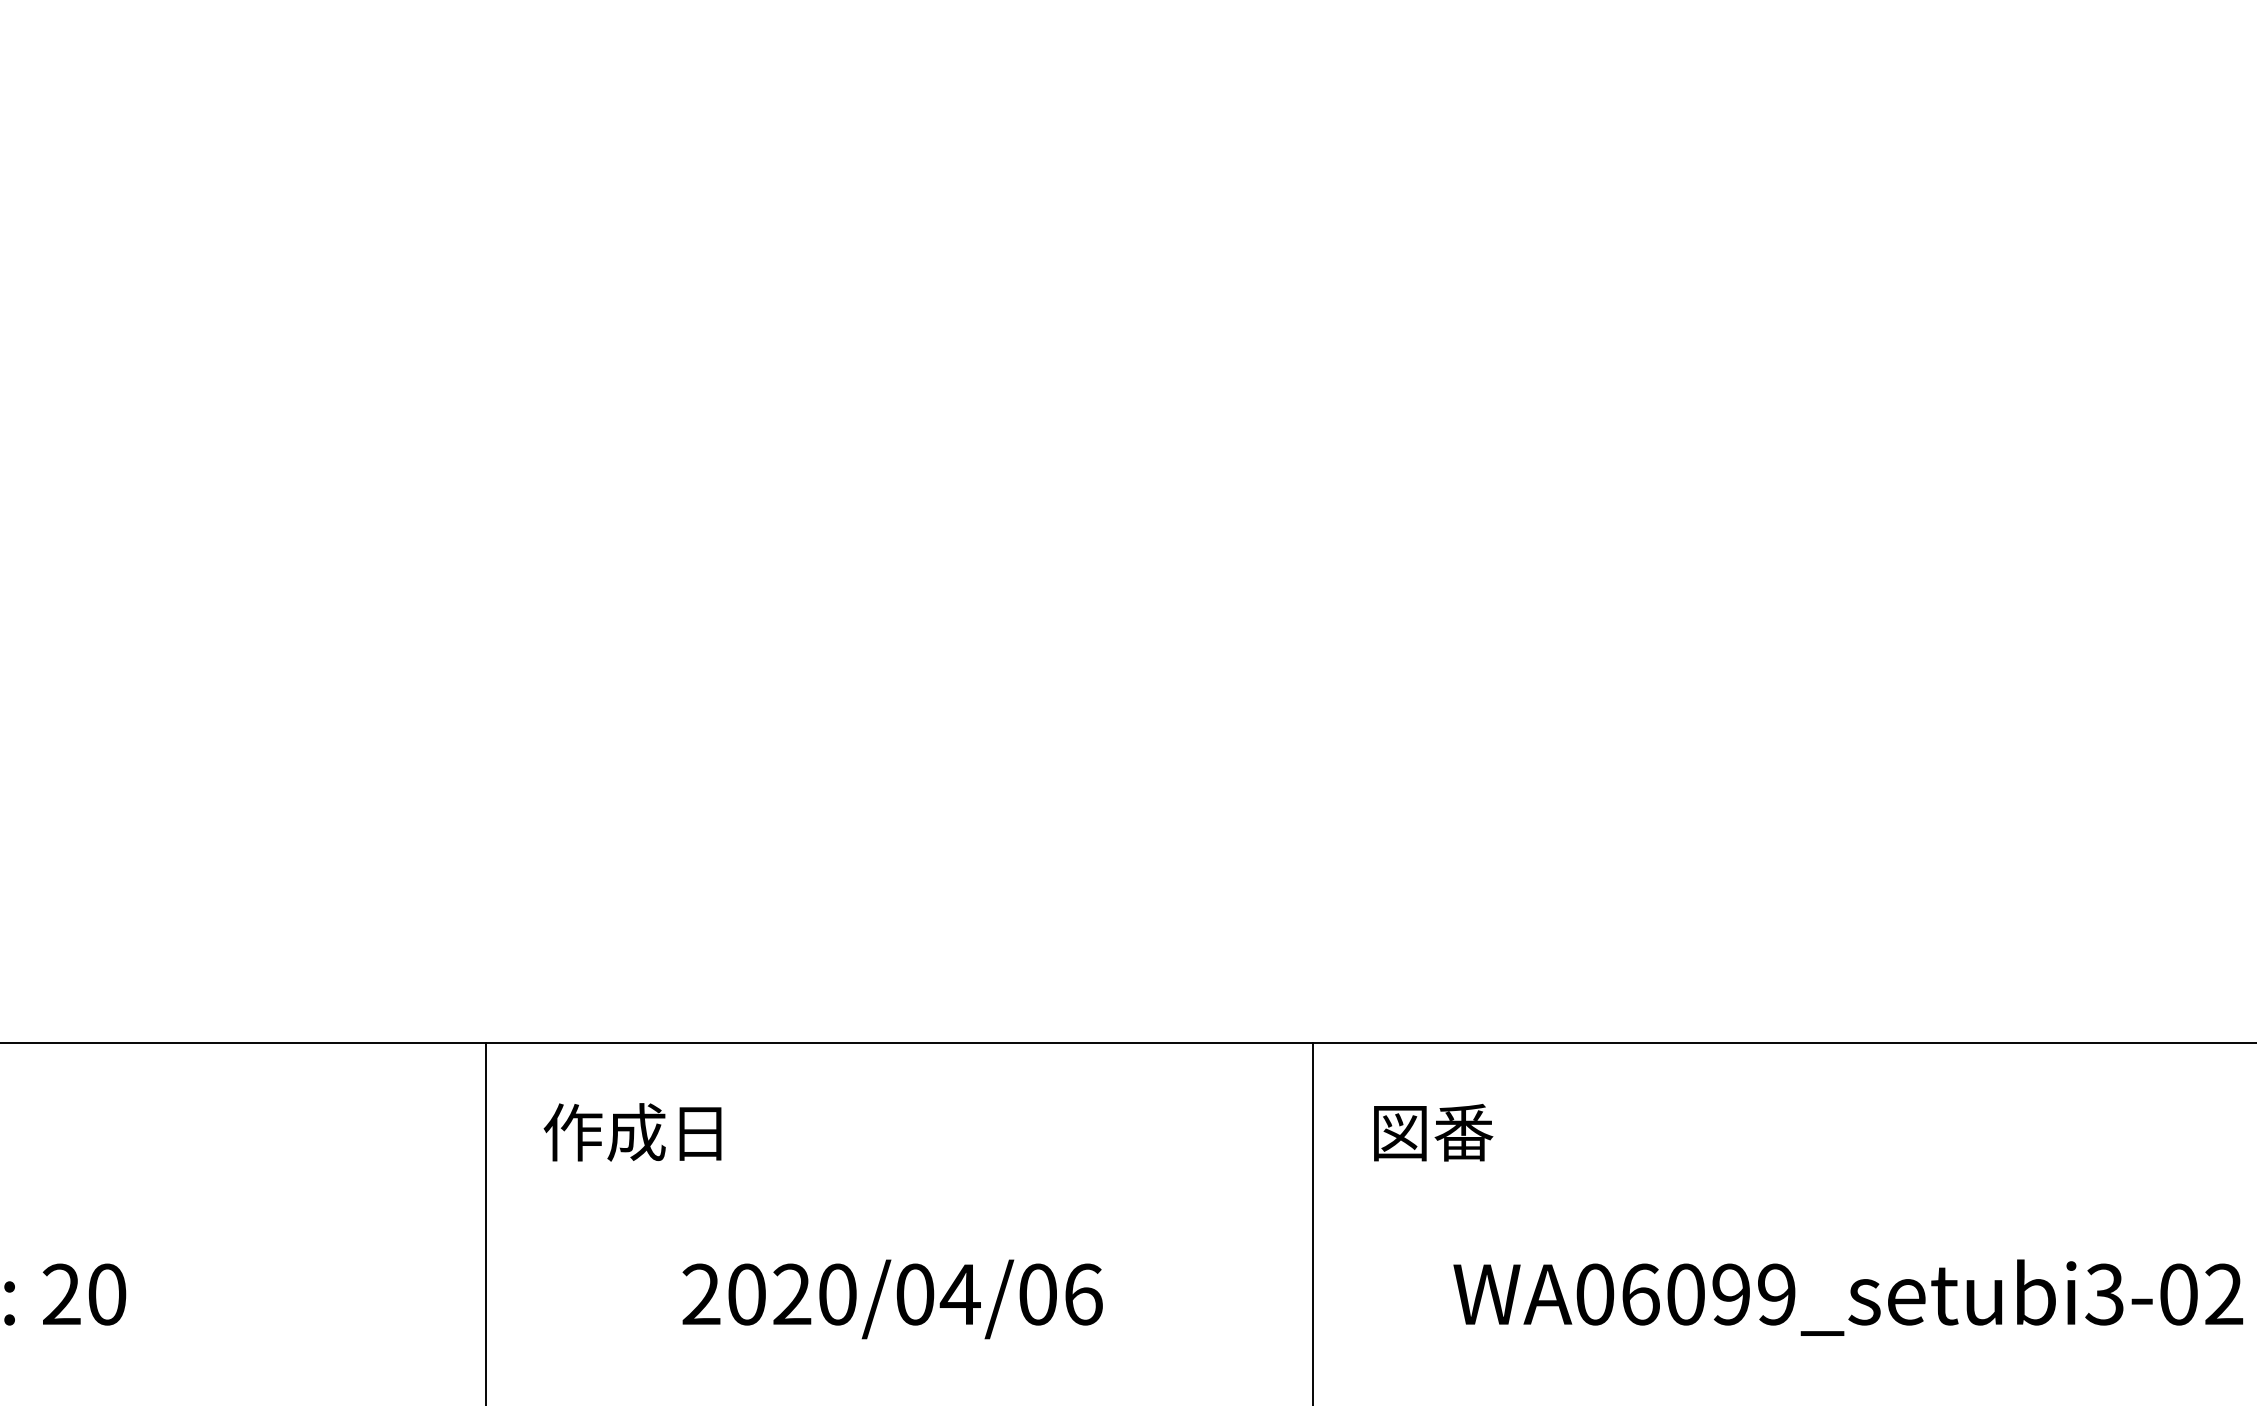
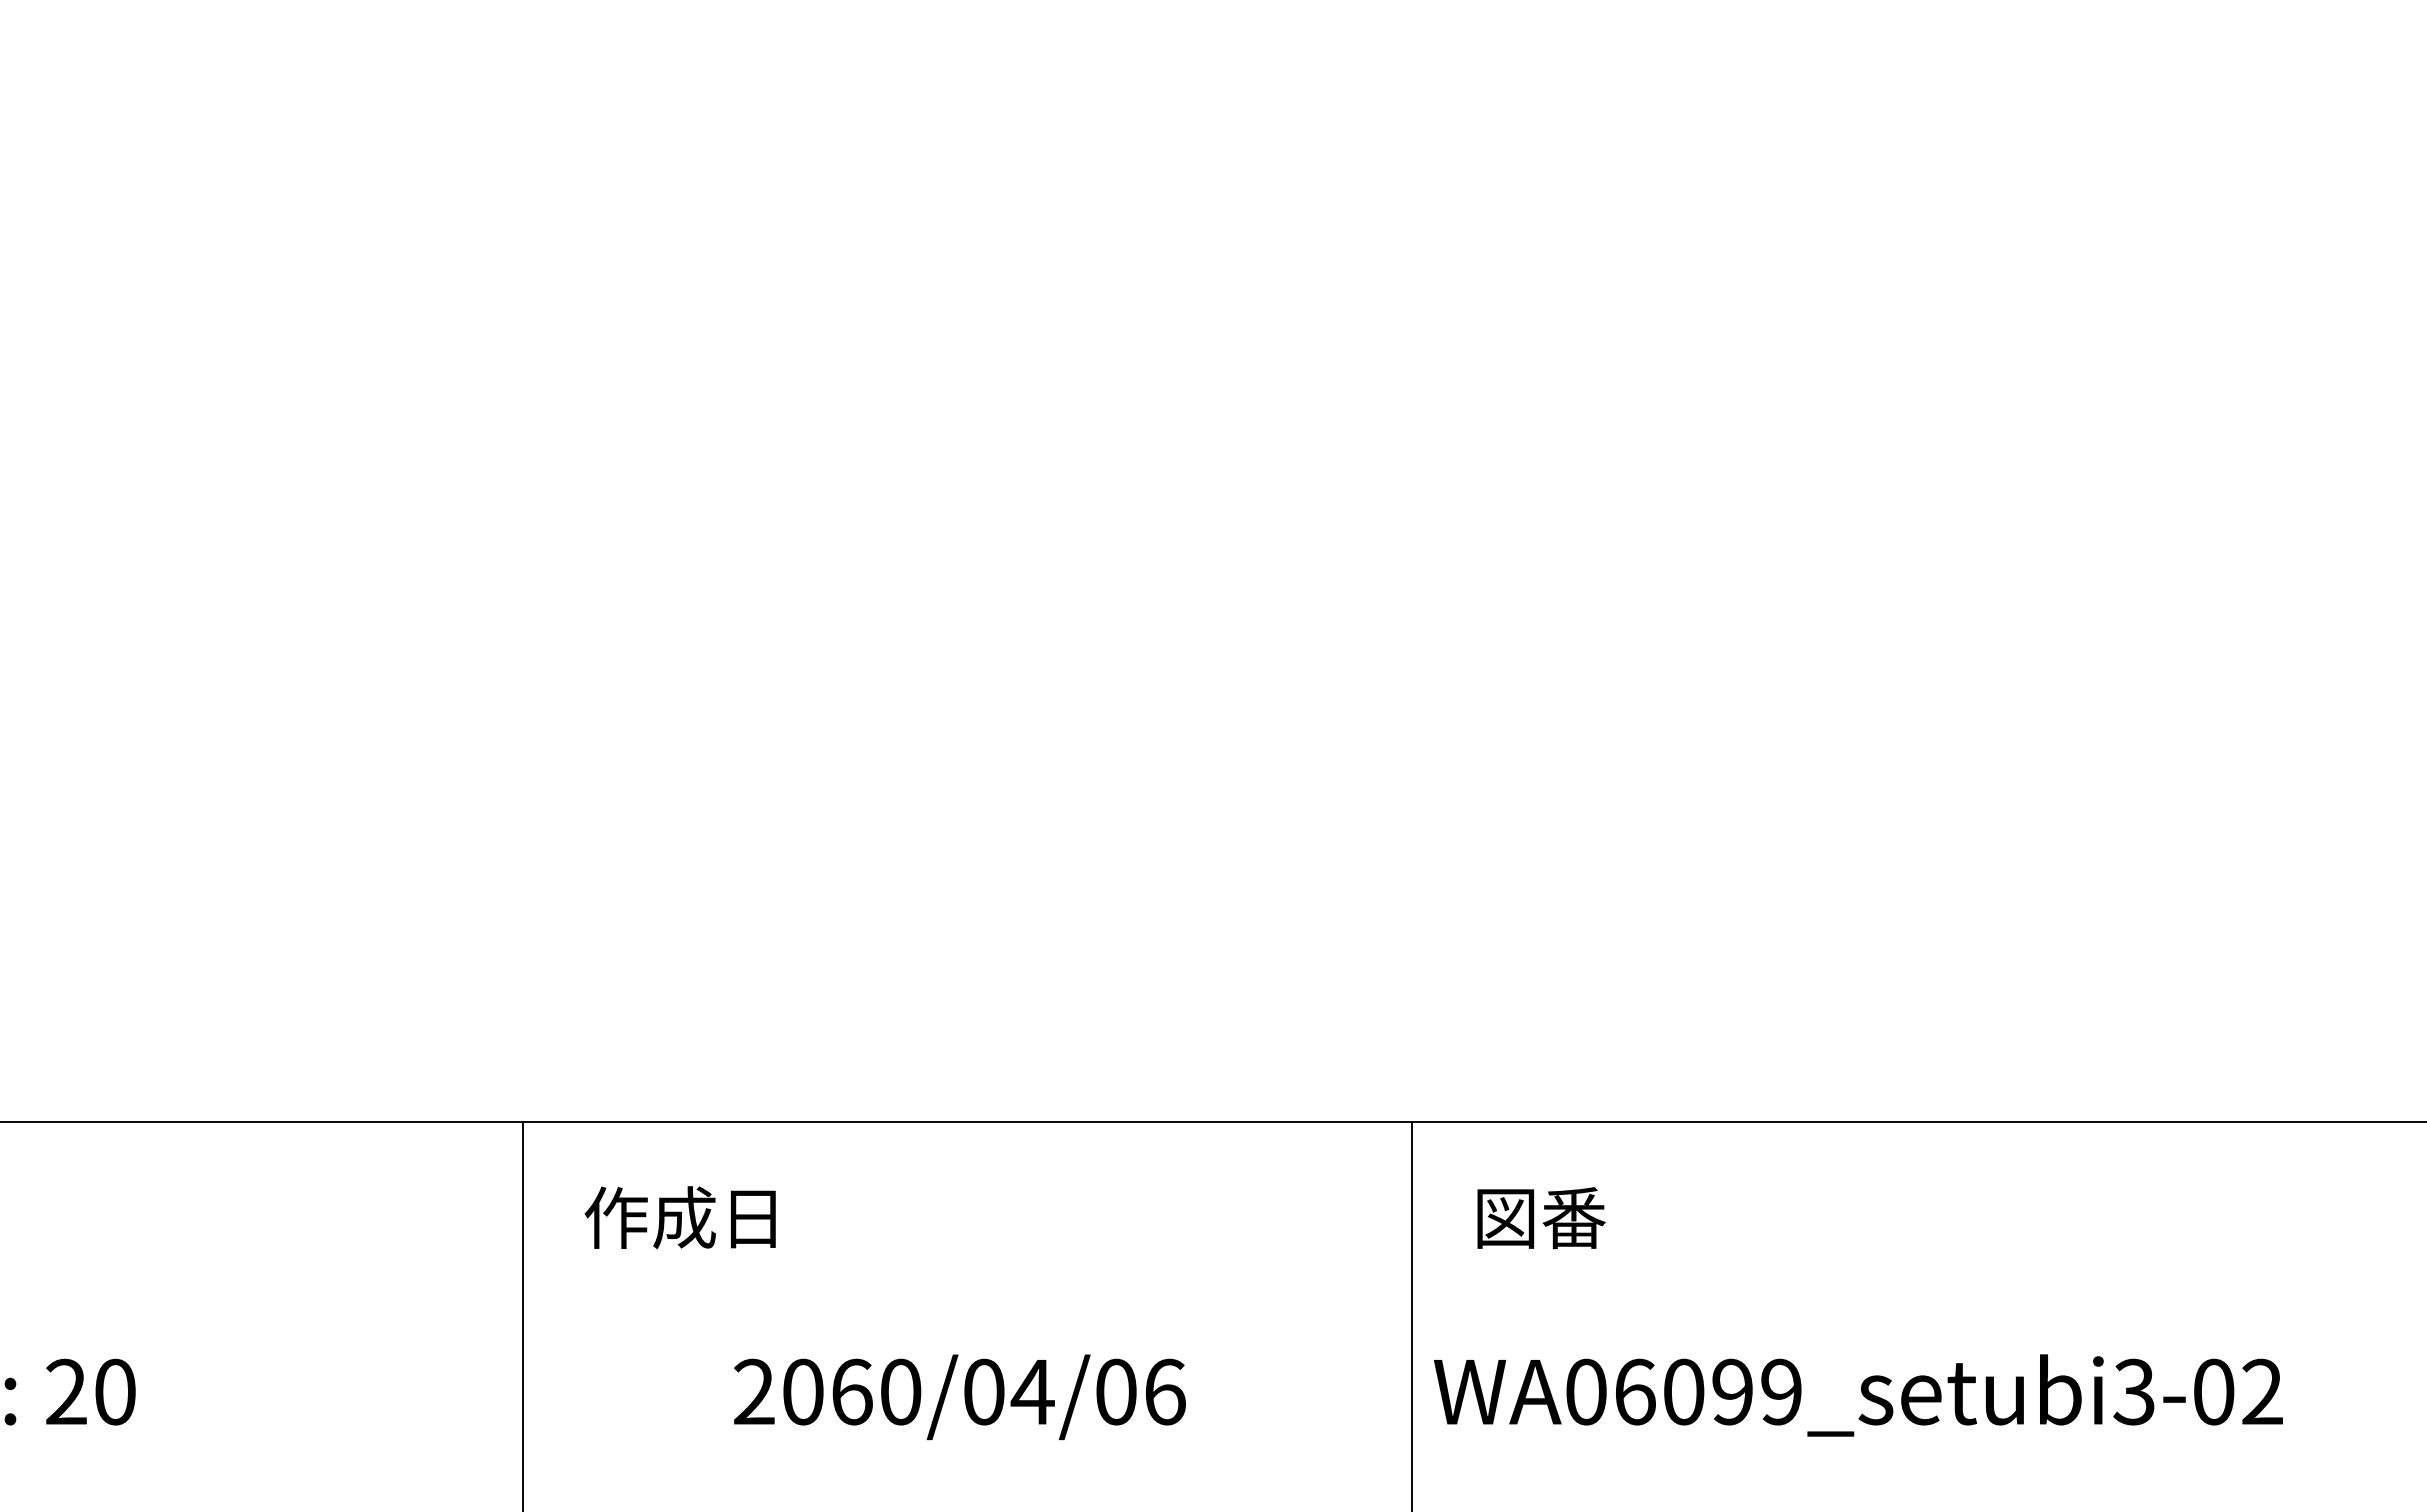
text: (791, 1294) -> (851, 1391), 2020/04/06 -> 2060/04/06
text: (1848, 1297) -> (1858, 1395), moved

